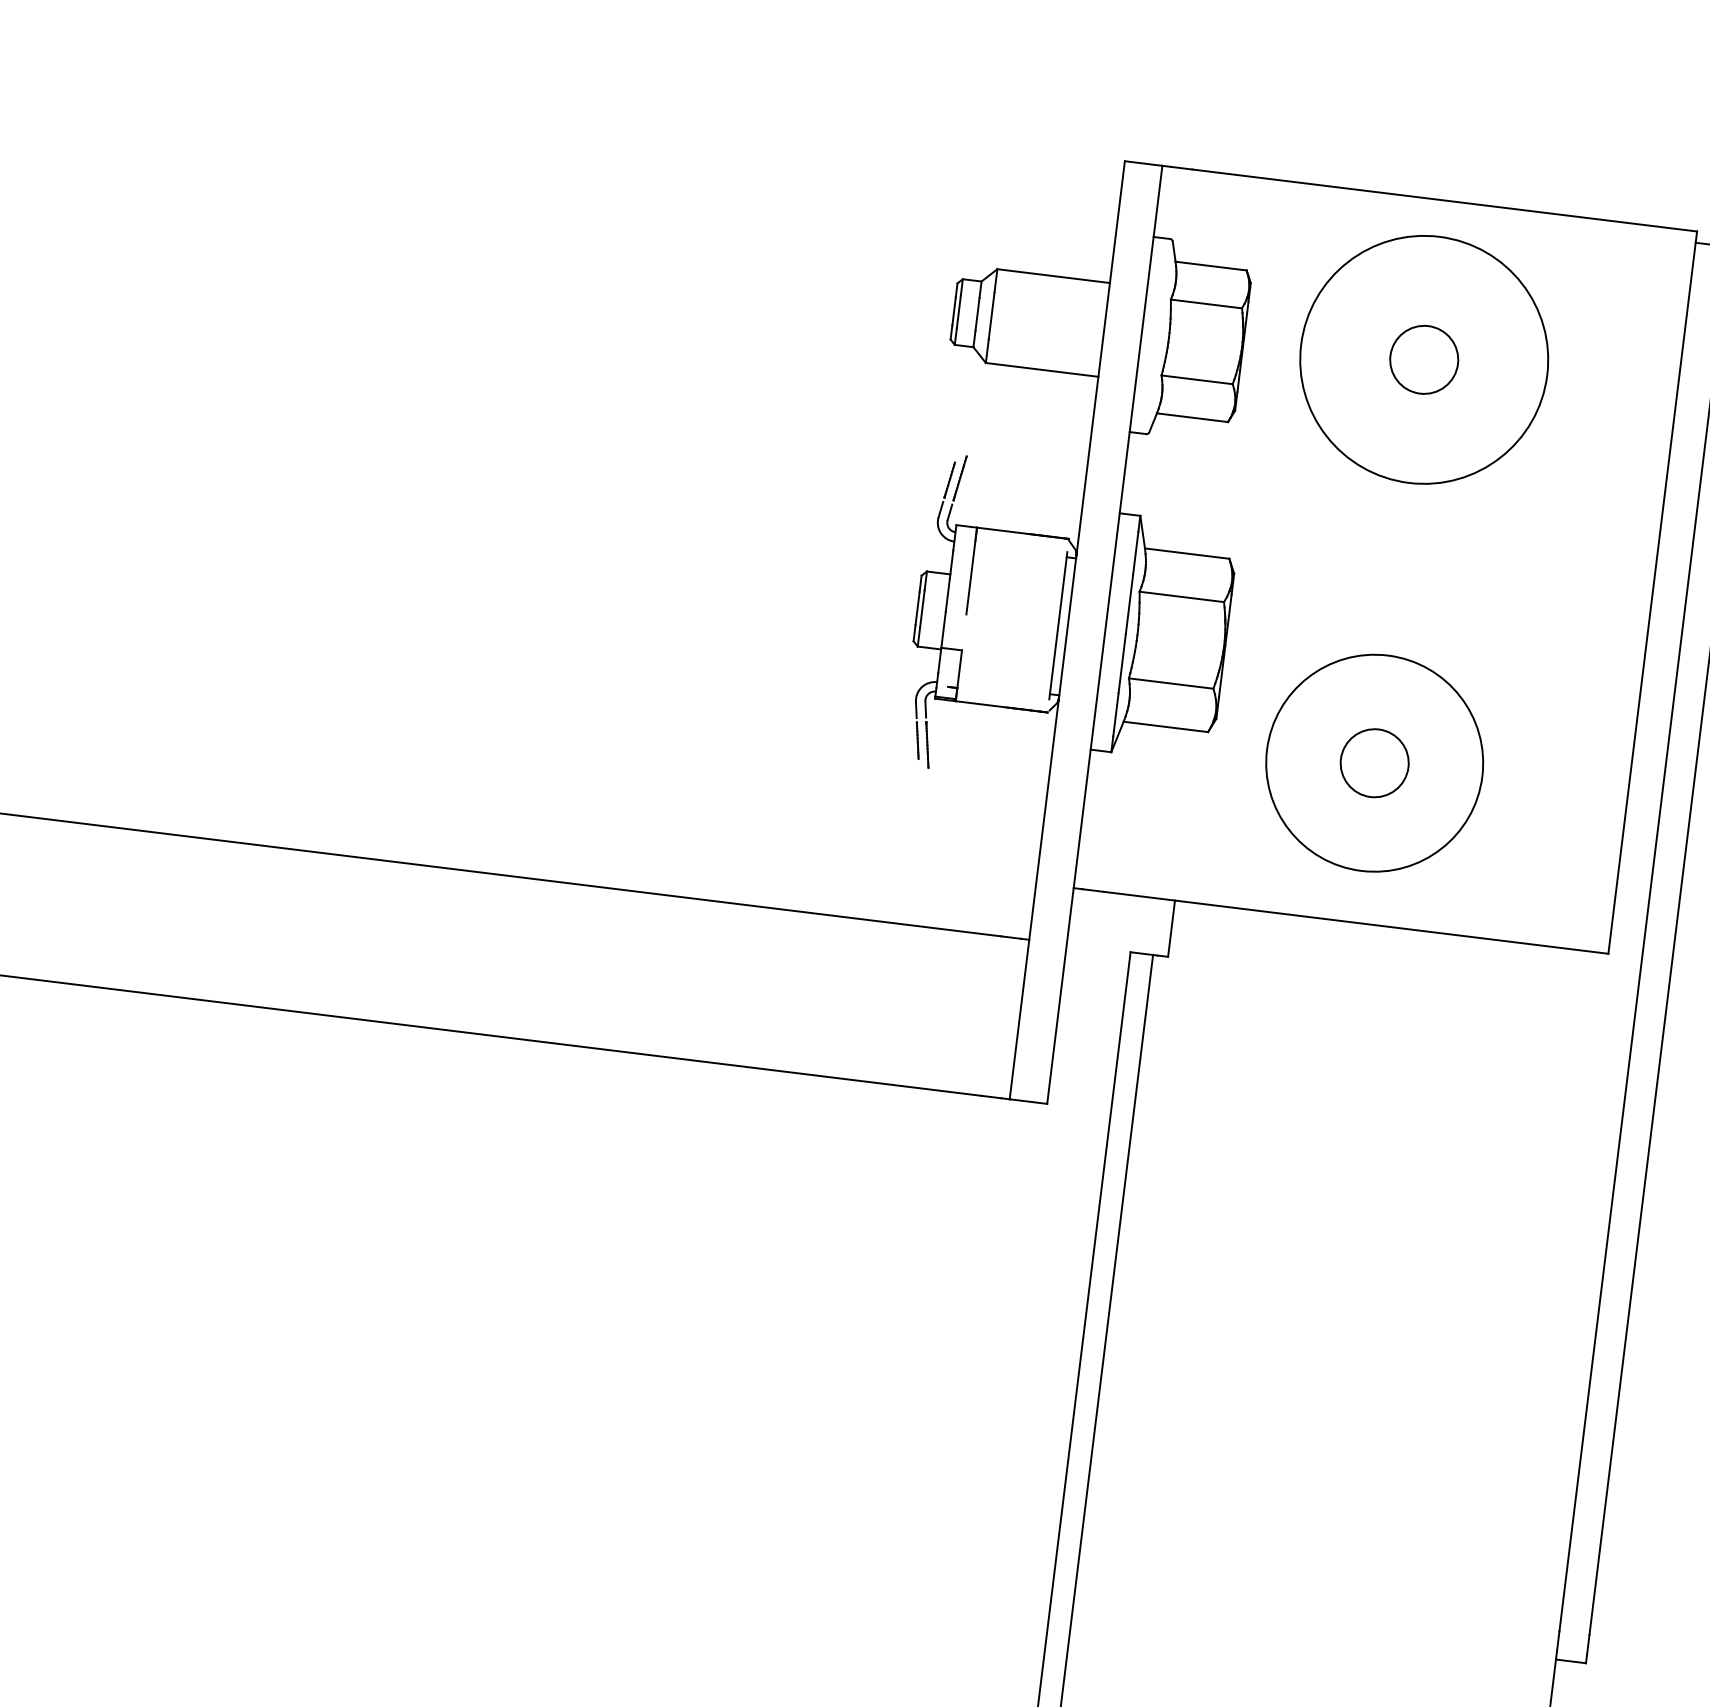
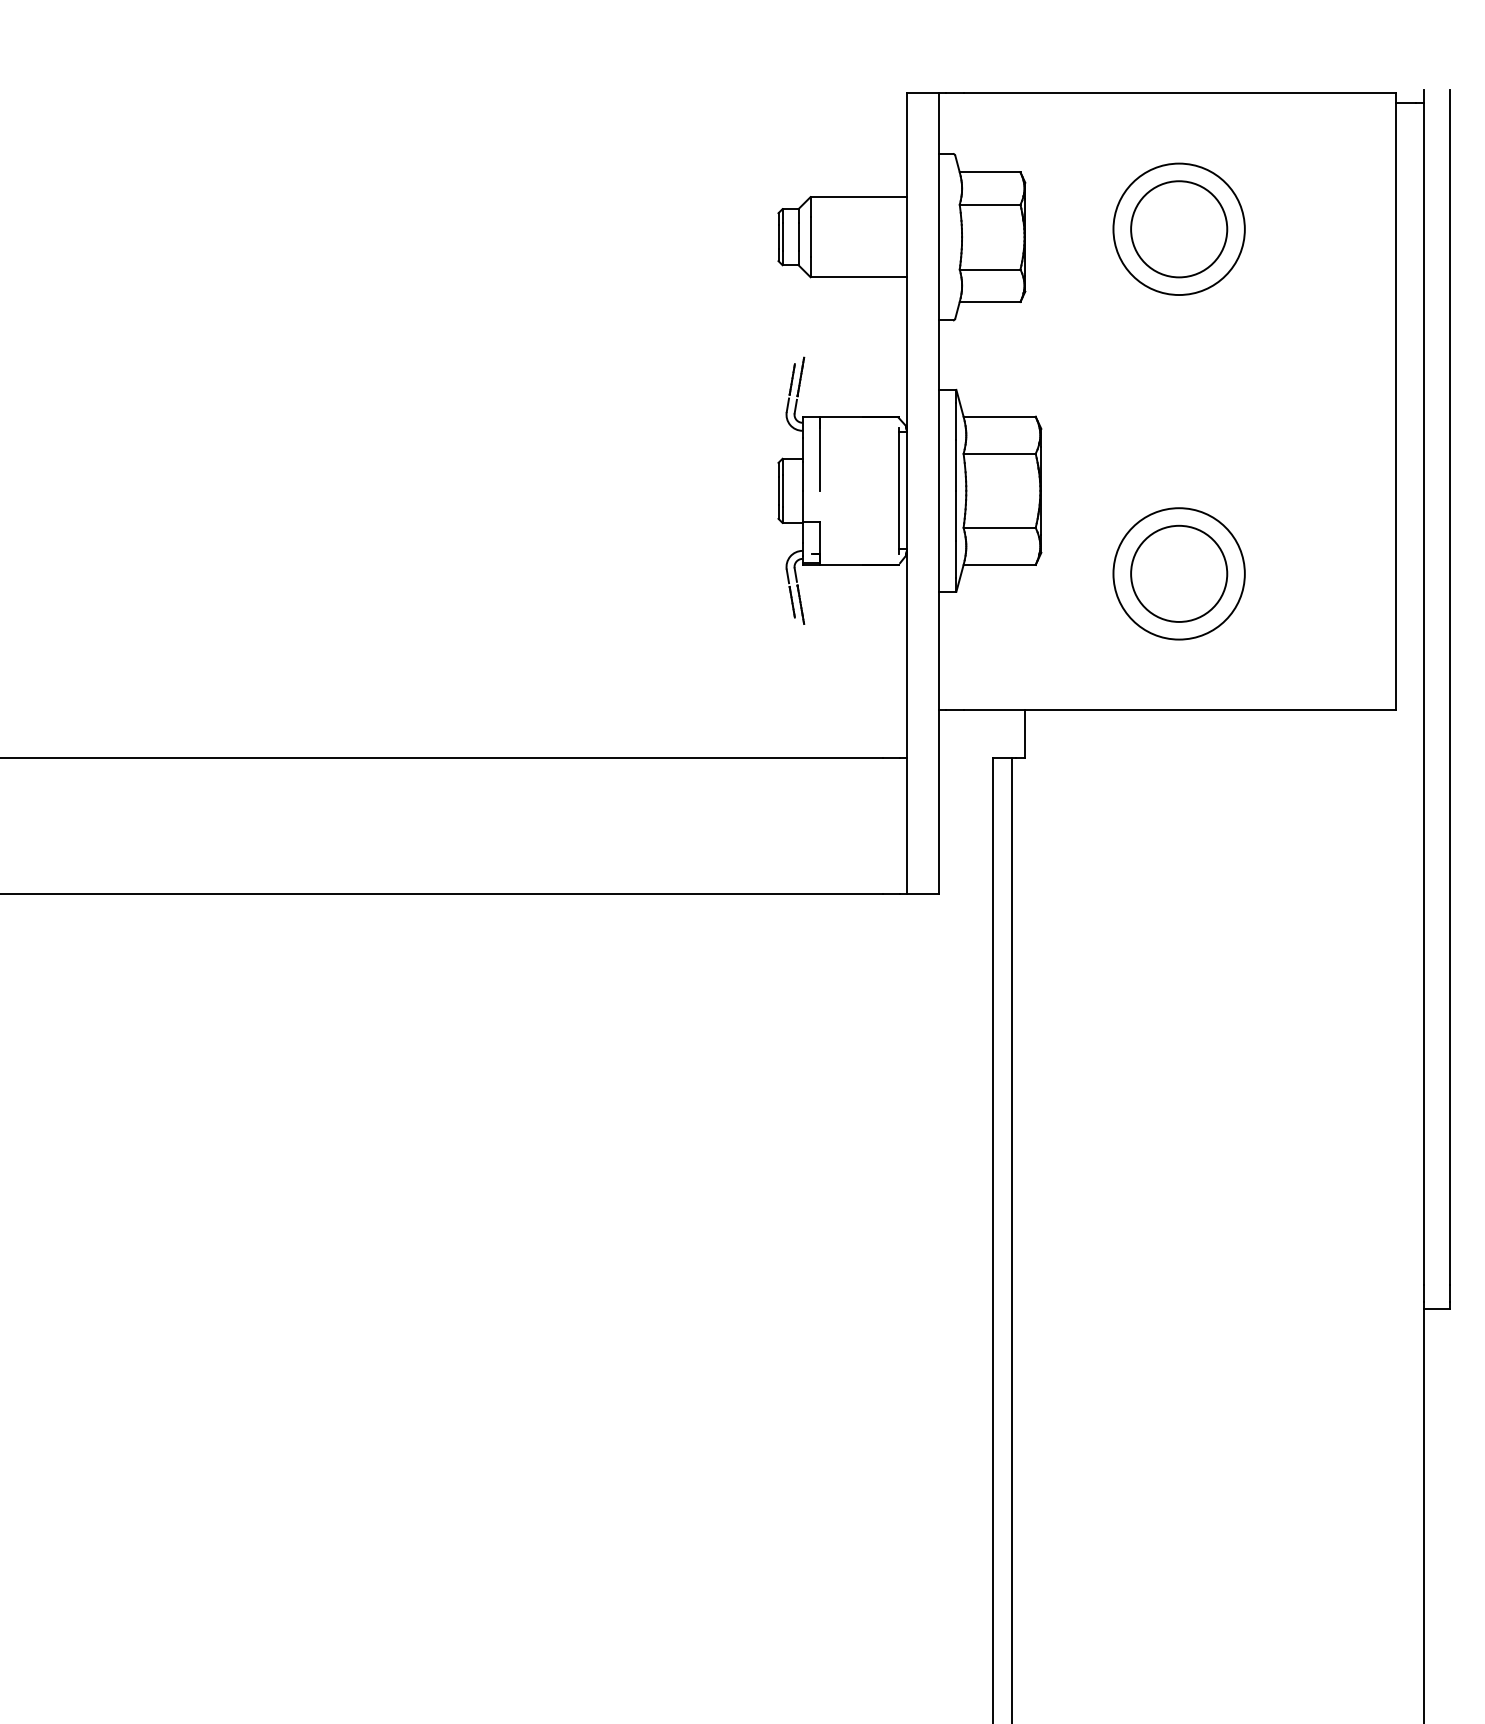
circle: (1423, 359) -> (1178, 229), size x0.62
circle: (1424, 360) -> (1179, 229), size x1.67
circle: (1373, 762) -> (1178, 573), size x0.71
circle: (1375, 762) -> (1179, 573), size x1.67

